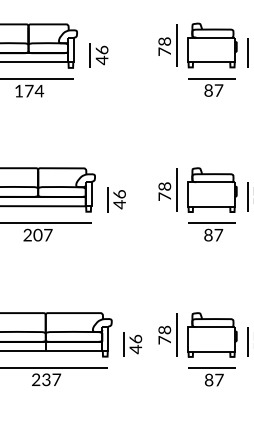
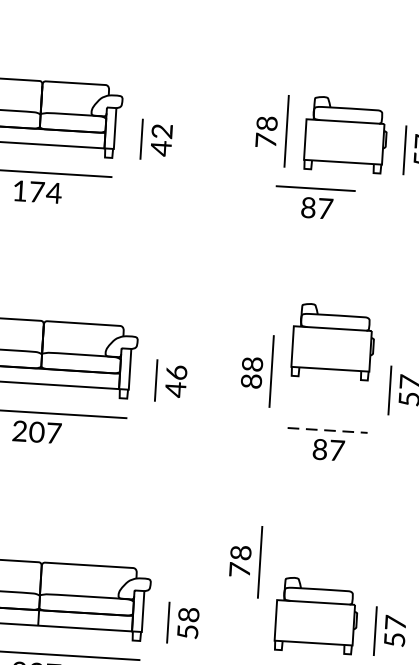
text: (101, 49) -> (161, 130), 46 -> 42
part: (211, 87) -> (313, 202), moved
part: (212, 189) -> (333, 340), moved
text: (164, 196) -> (251, 380), 78 -> 88
line: (212, 223) -> (327, 430), solid -> dashed
part: (167, 334) -> (245, 560), moved
text: (135, 344) -> (187, 623), 46 -> 58

